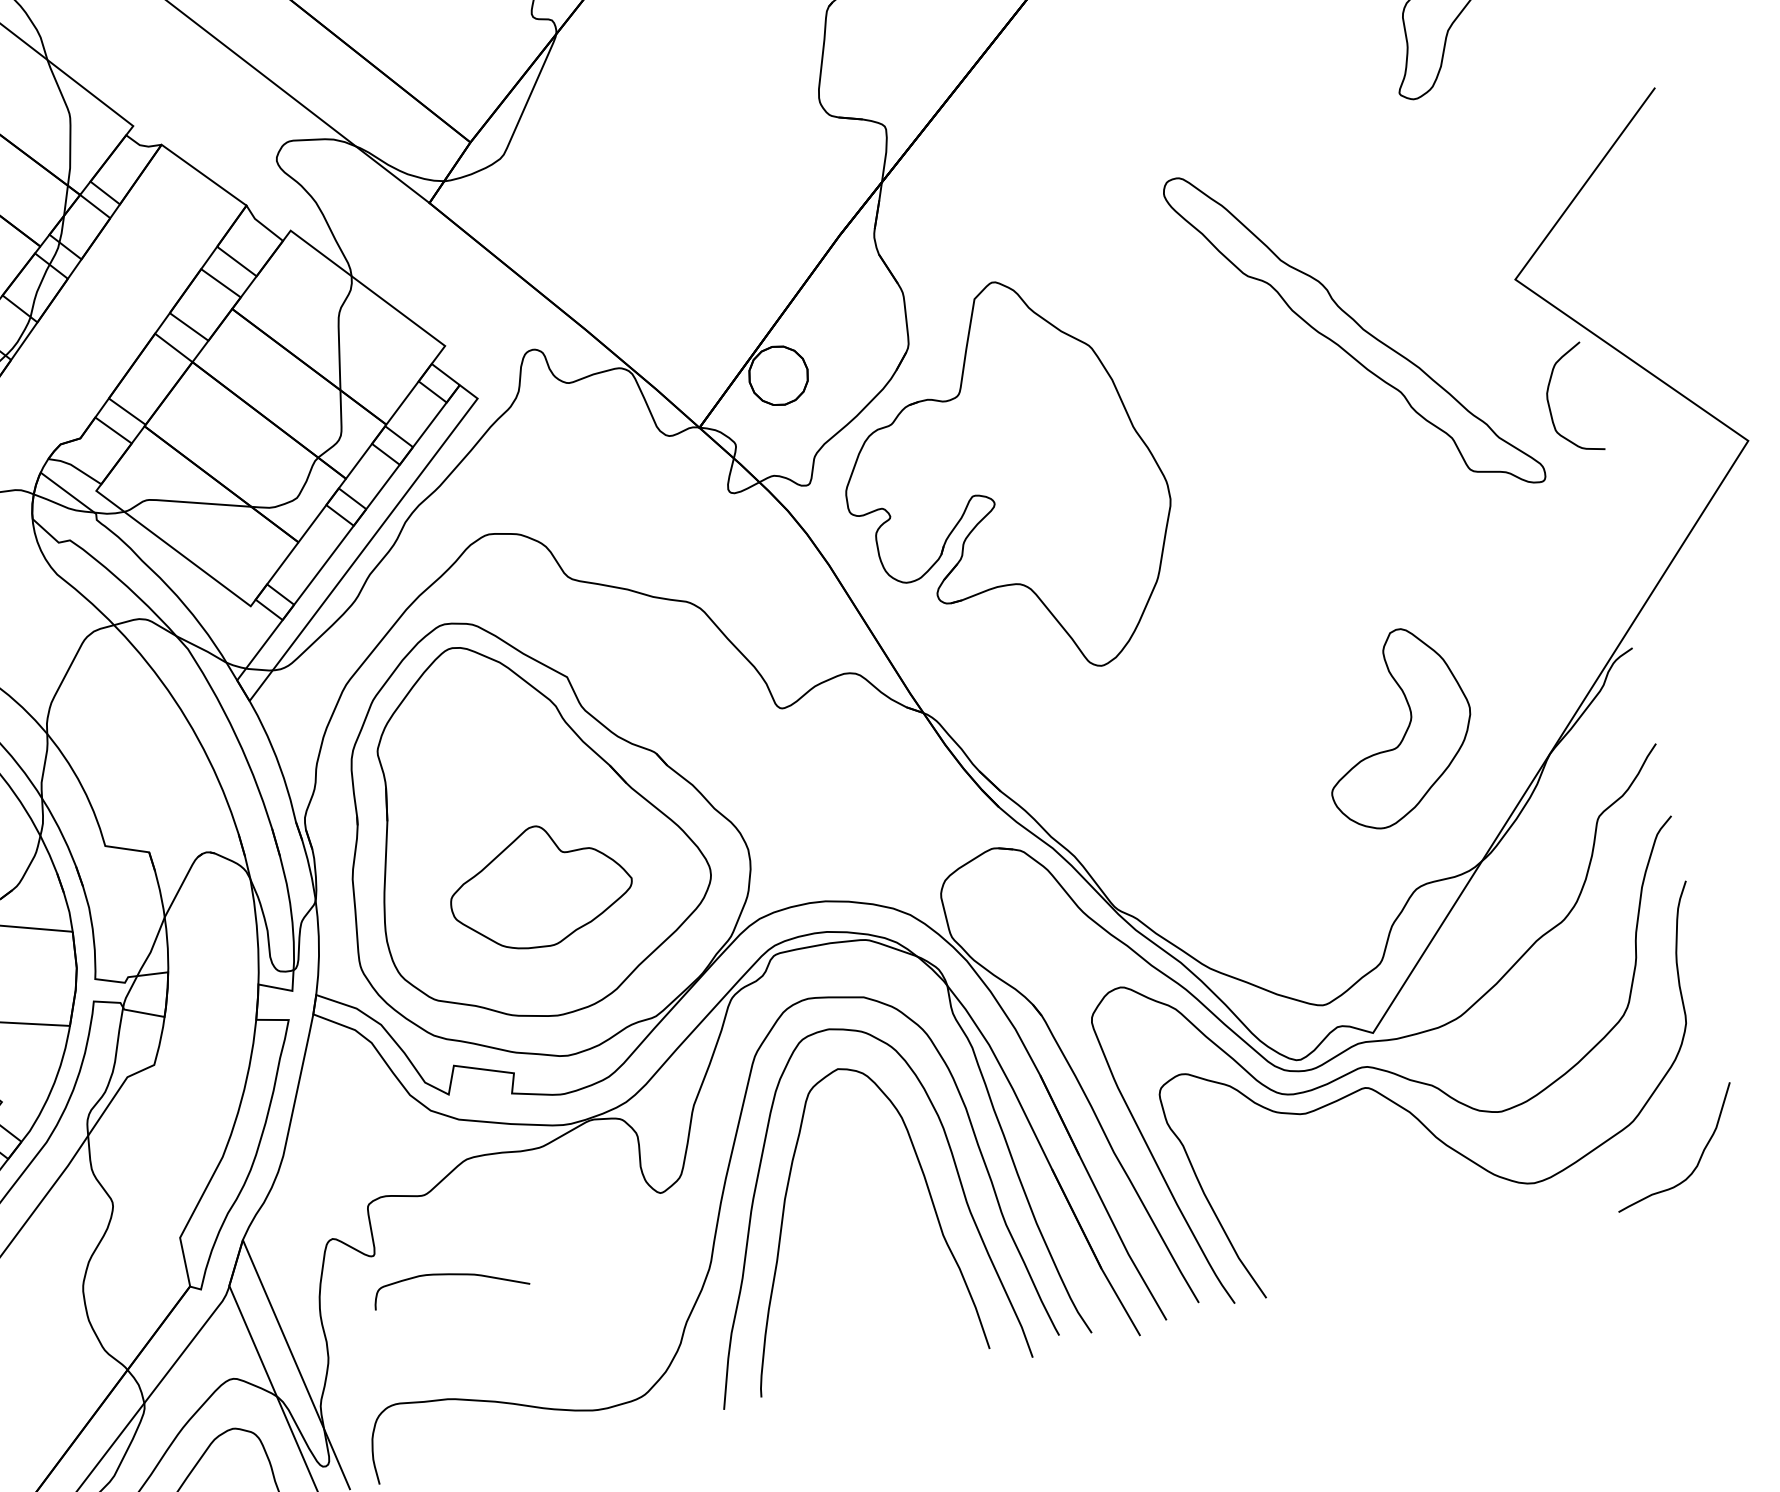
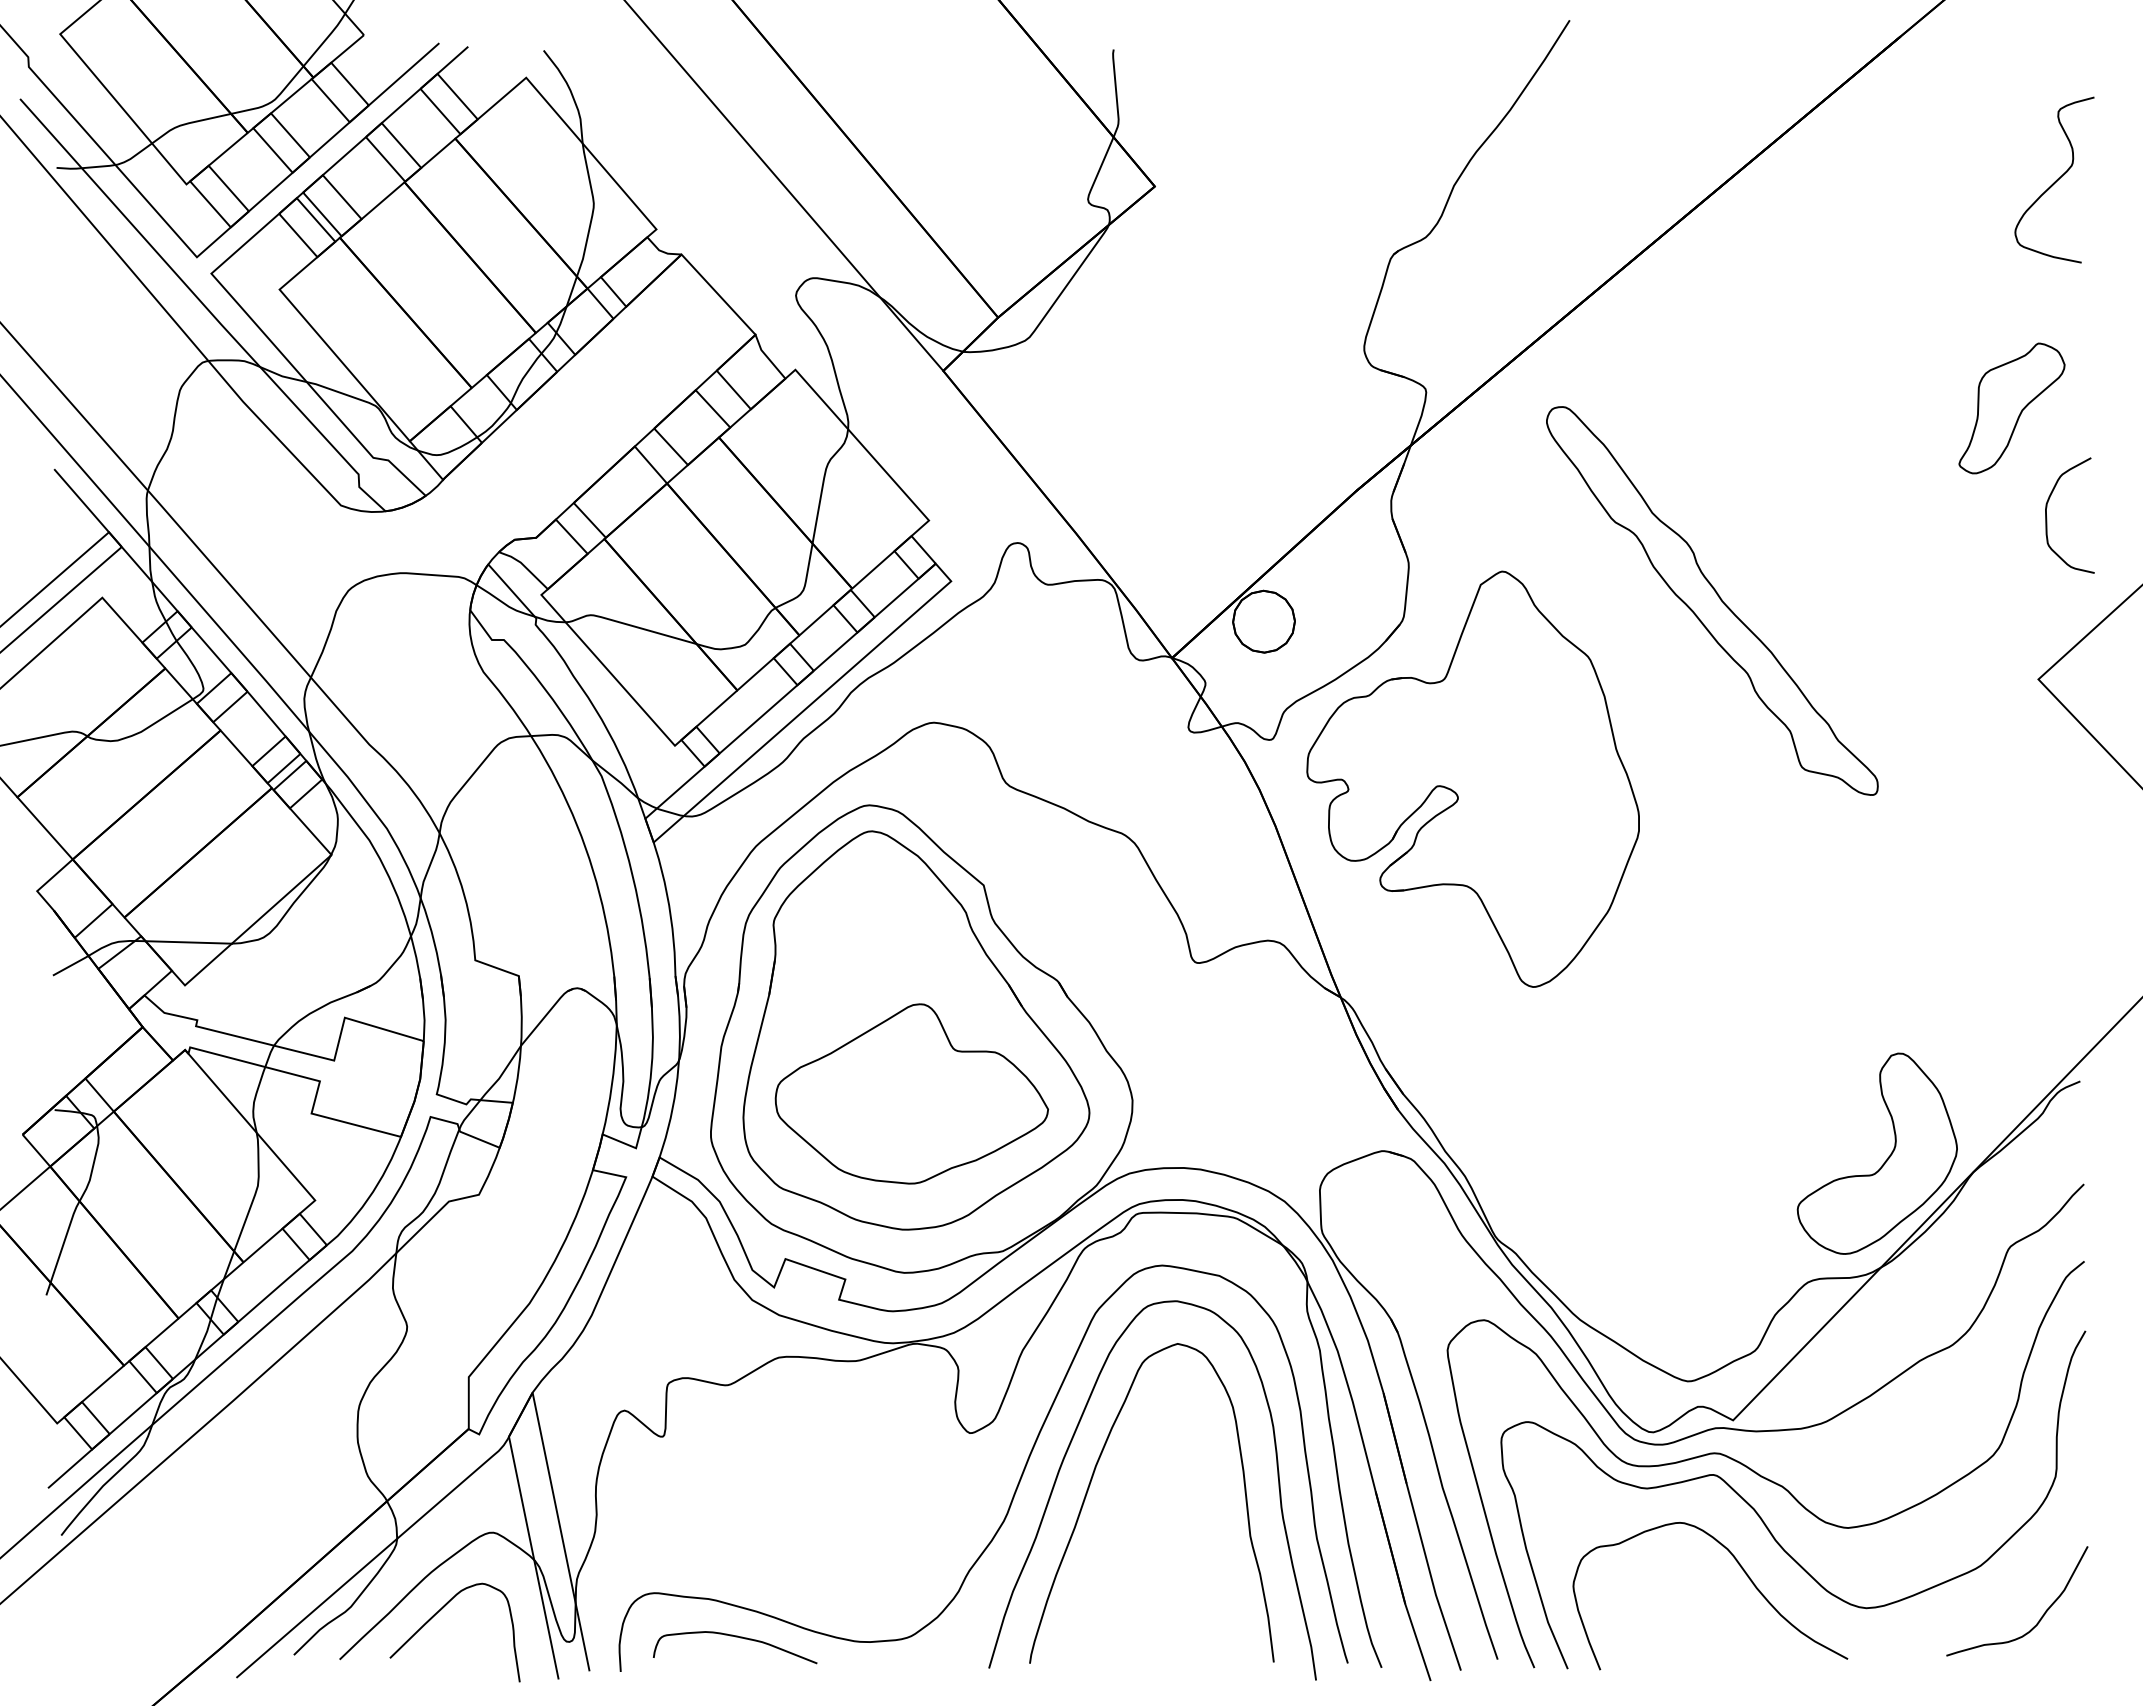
part: (1354, 330) -> (1712, 600), moved
curve: (1550, 406) -> (2047, 517), moved
part: (1404, 733) -> (1884, 1161), moved
part: (539, 886) -> (911, 1093), size x1.43
curve: (1410, 1171) -> (1742, 1570), added
curve: (448, 1275) -> (735, 1637), moved

